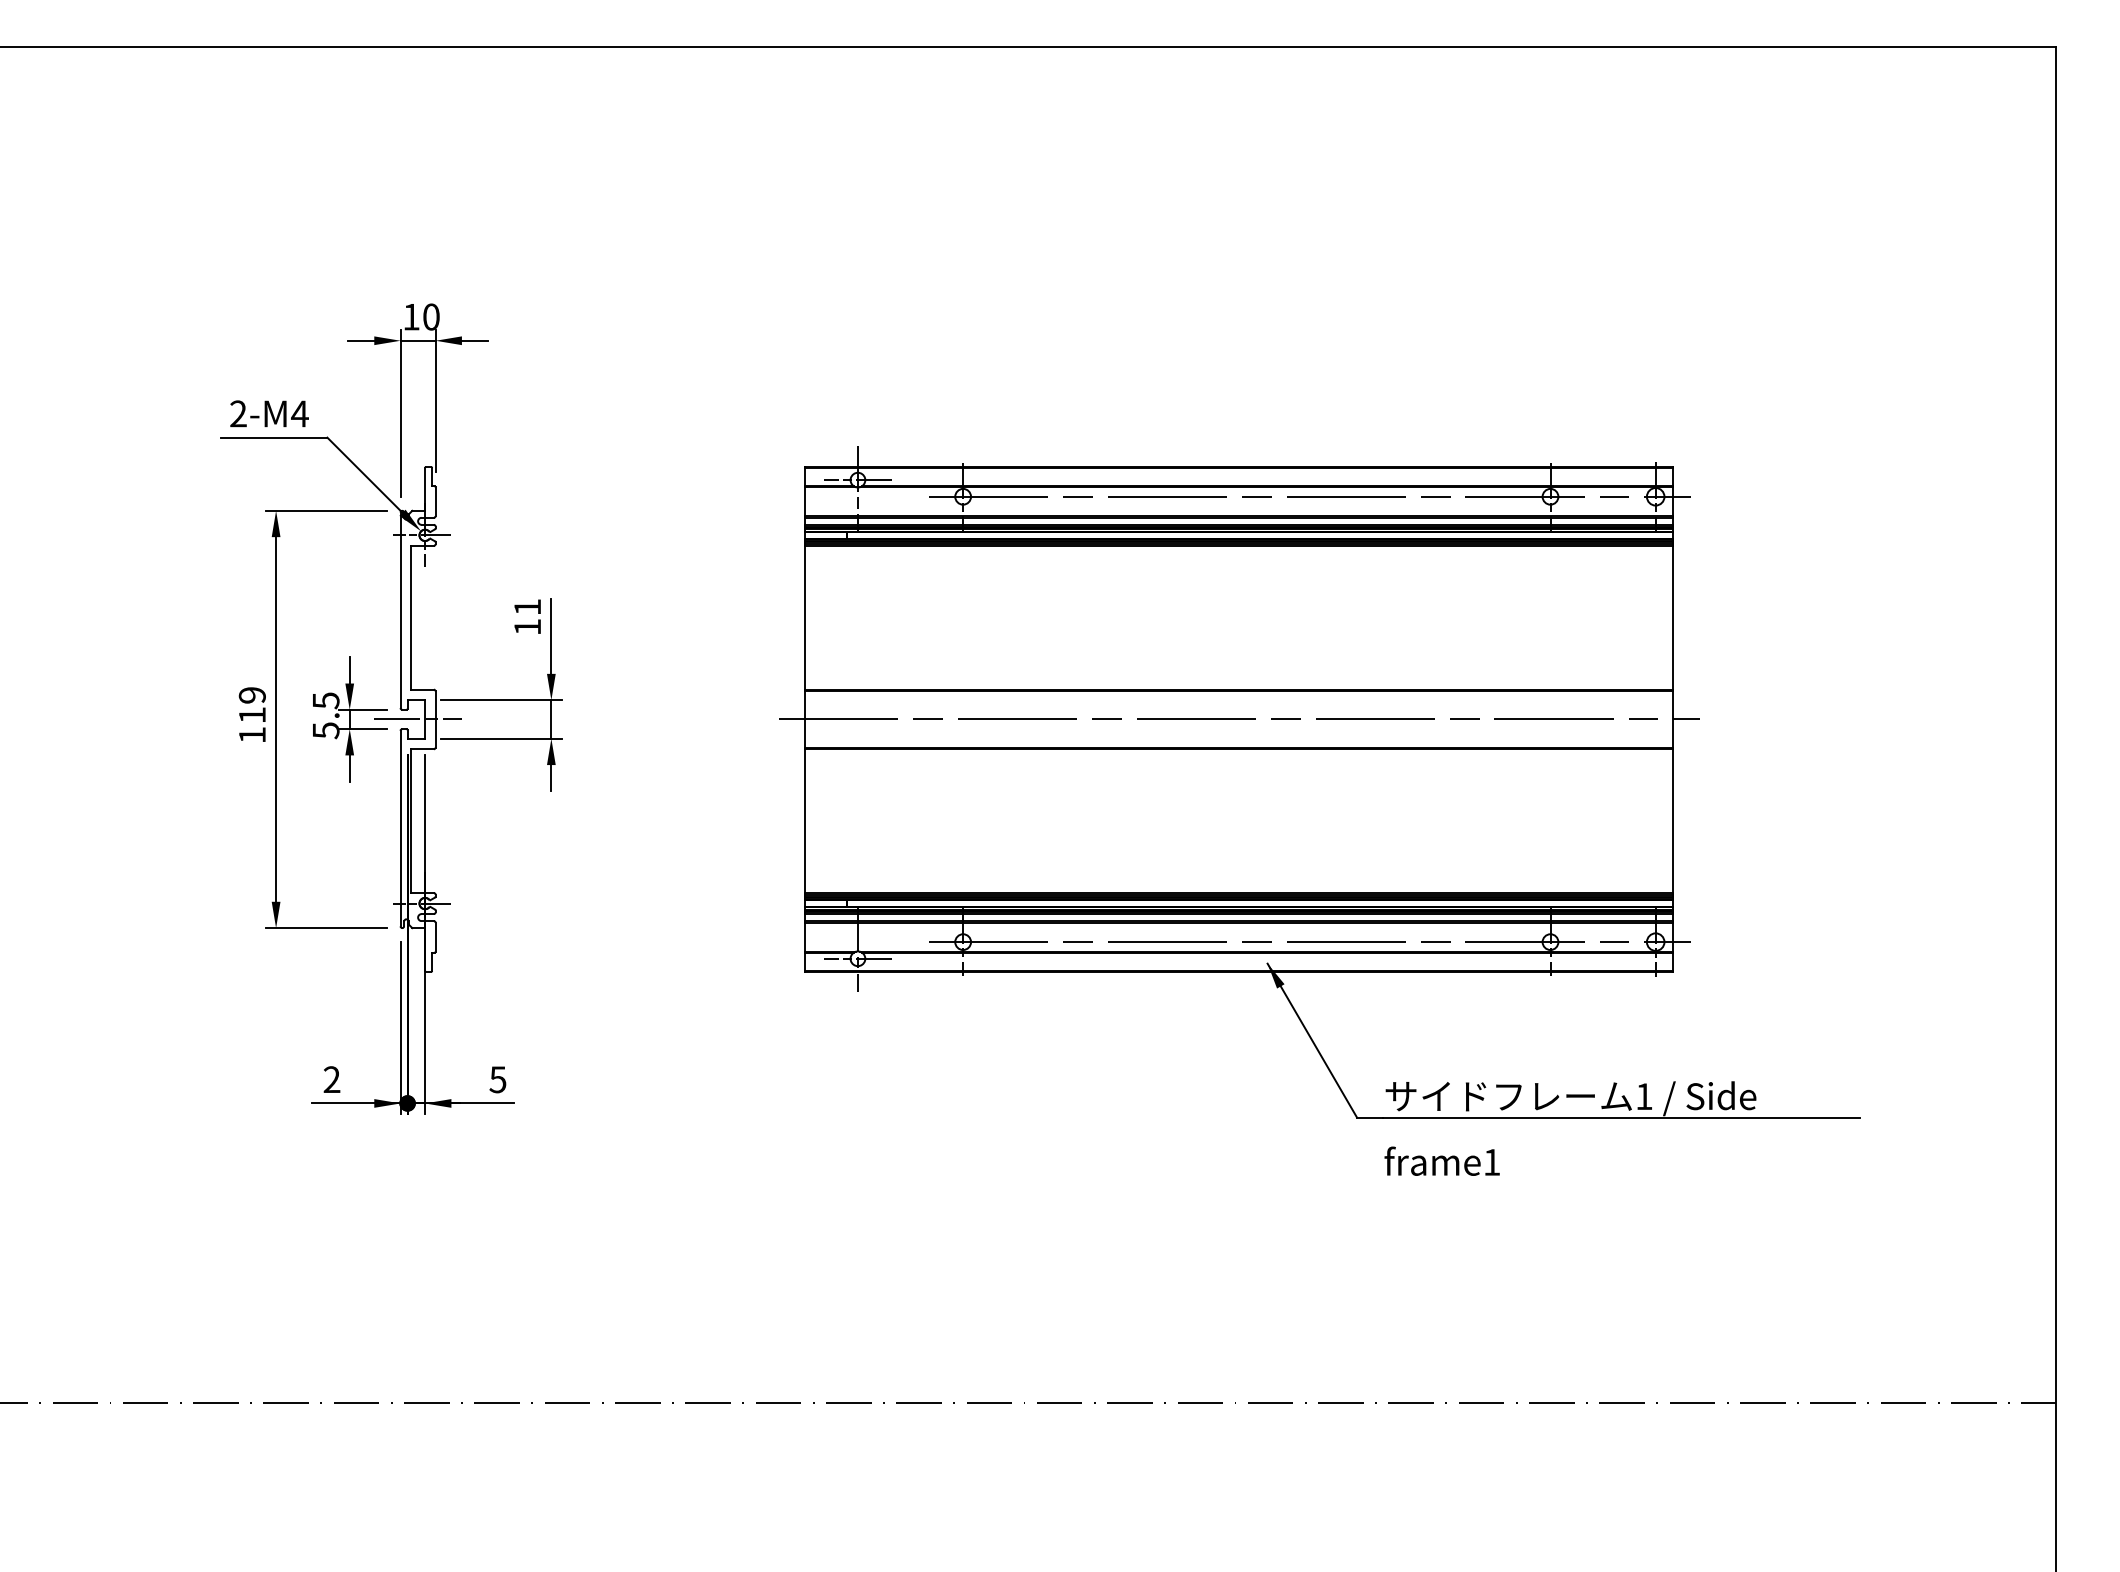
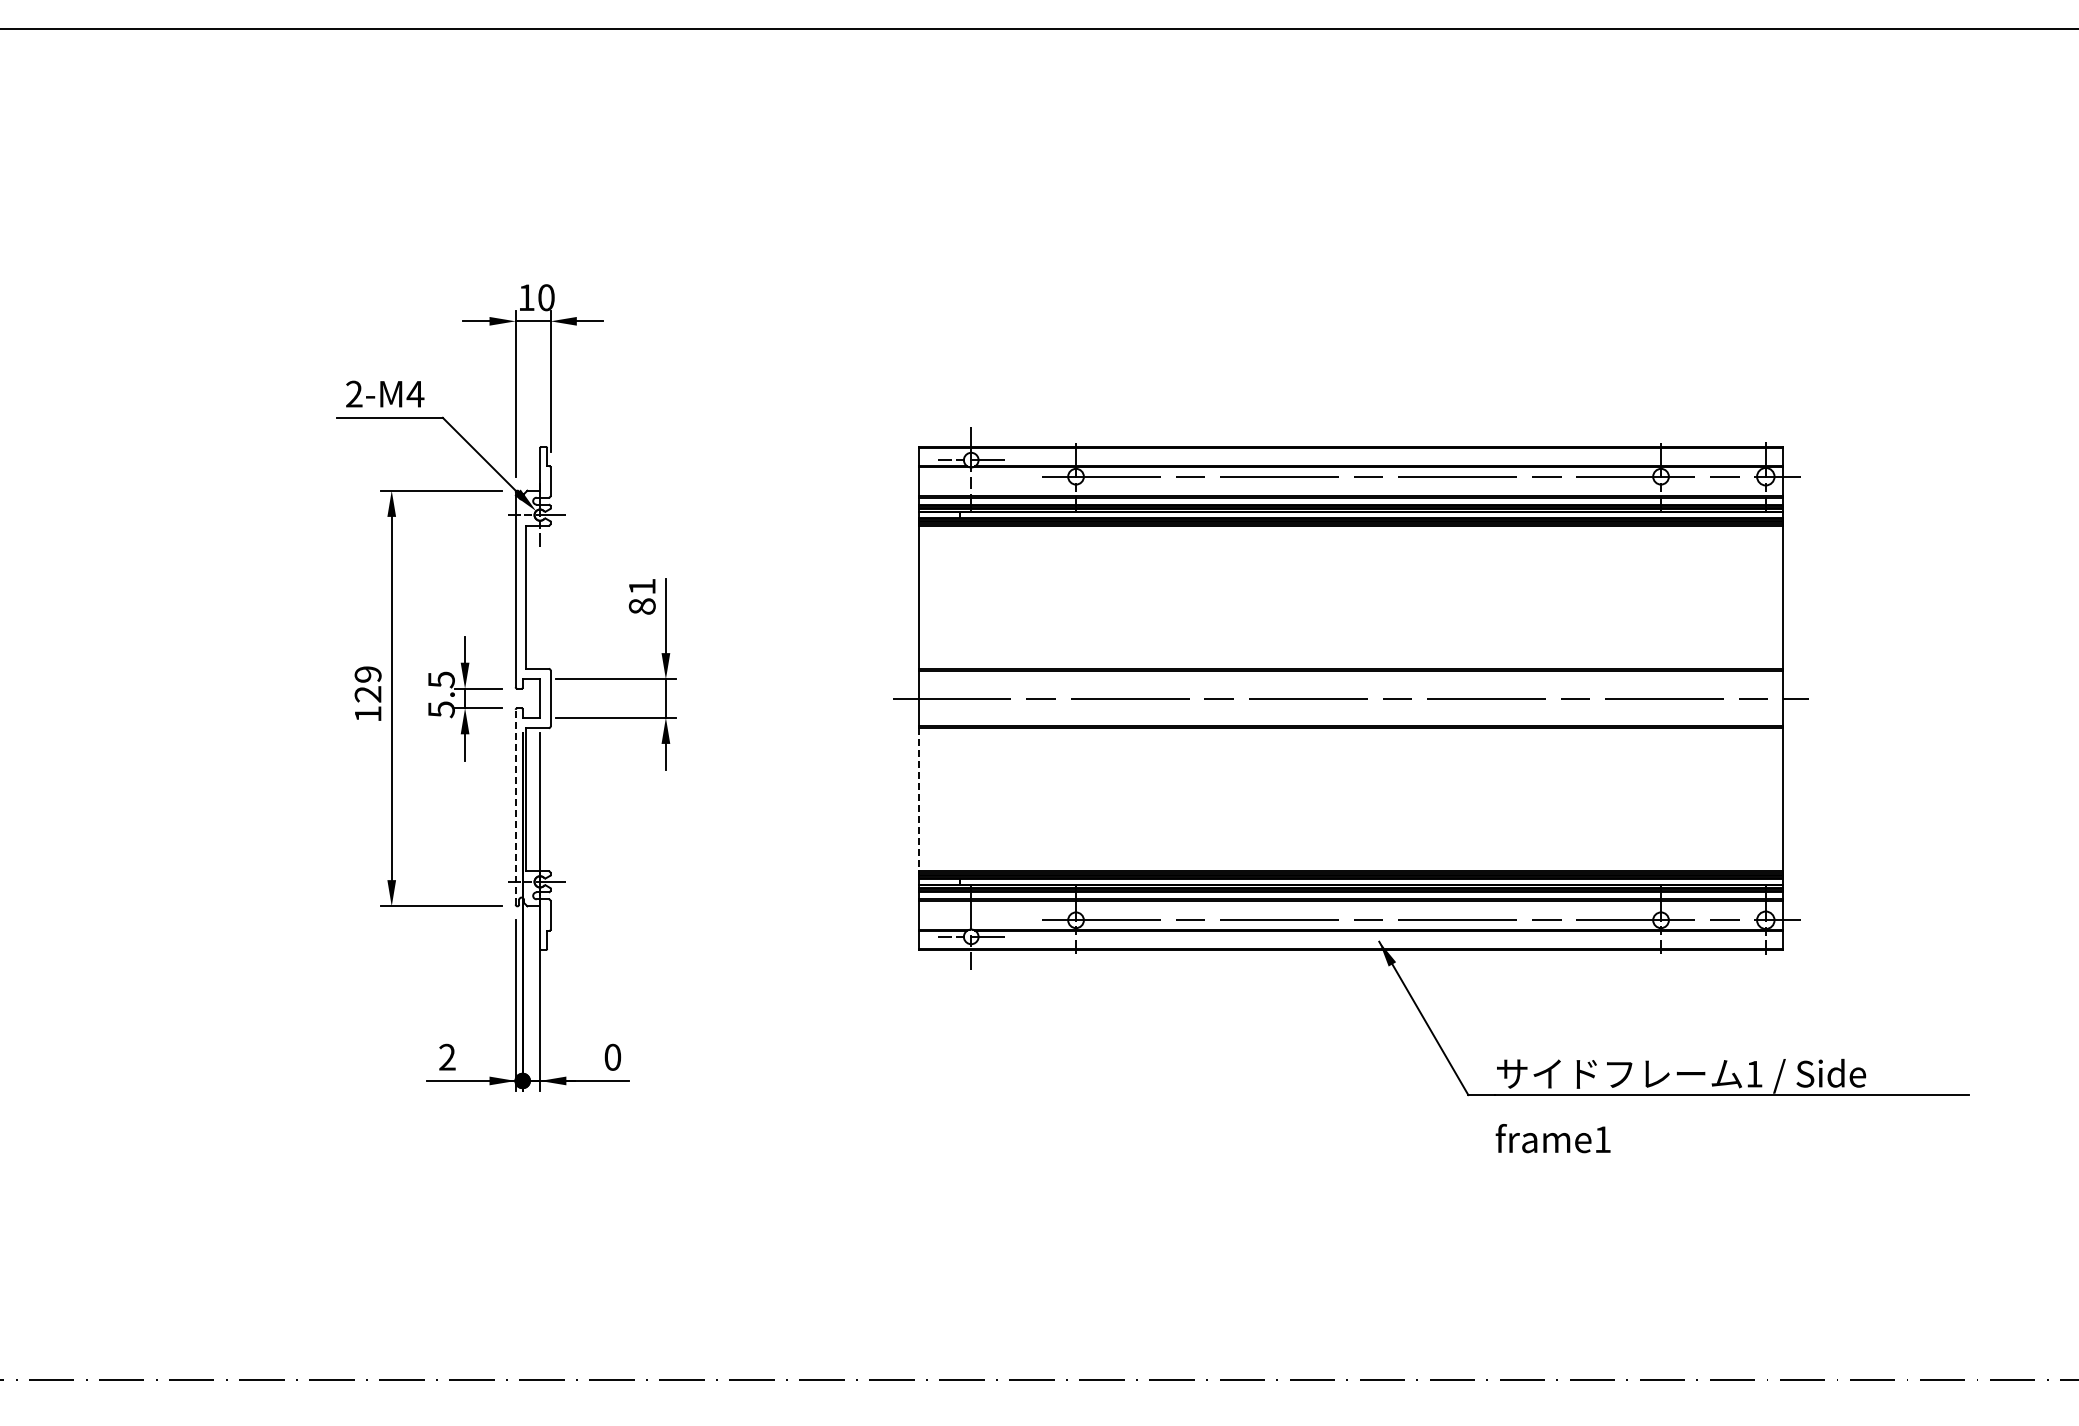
text: (527, 626) -> (642, 605), 11 -> 81
text: (251, 715) -> (367, 694), 119 -> 129
line: (417, 719) -> (532, 698), removed
line: (805, 821) -> (919, 800), solid -> dashed
line: (400, 828) -> (515, 807), solid -> dashed
text: (497, 1079) -> (612, 1057), 5 -> 0

